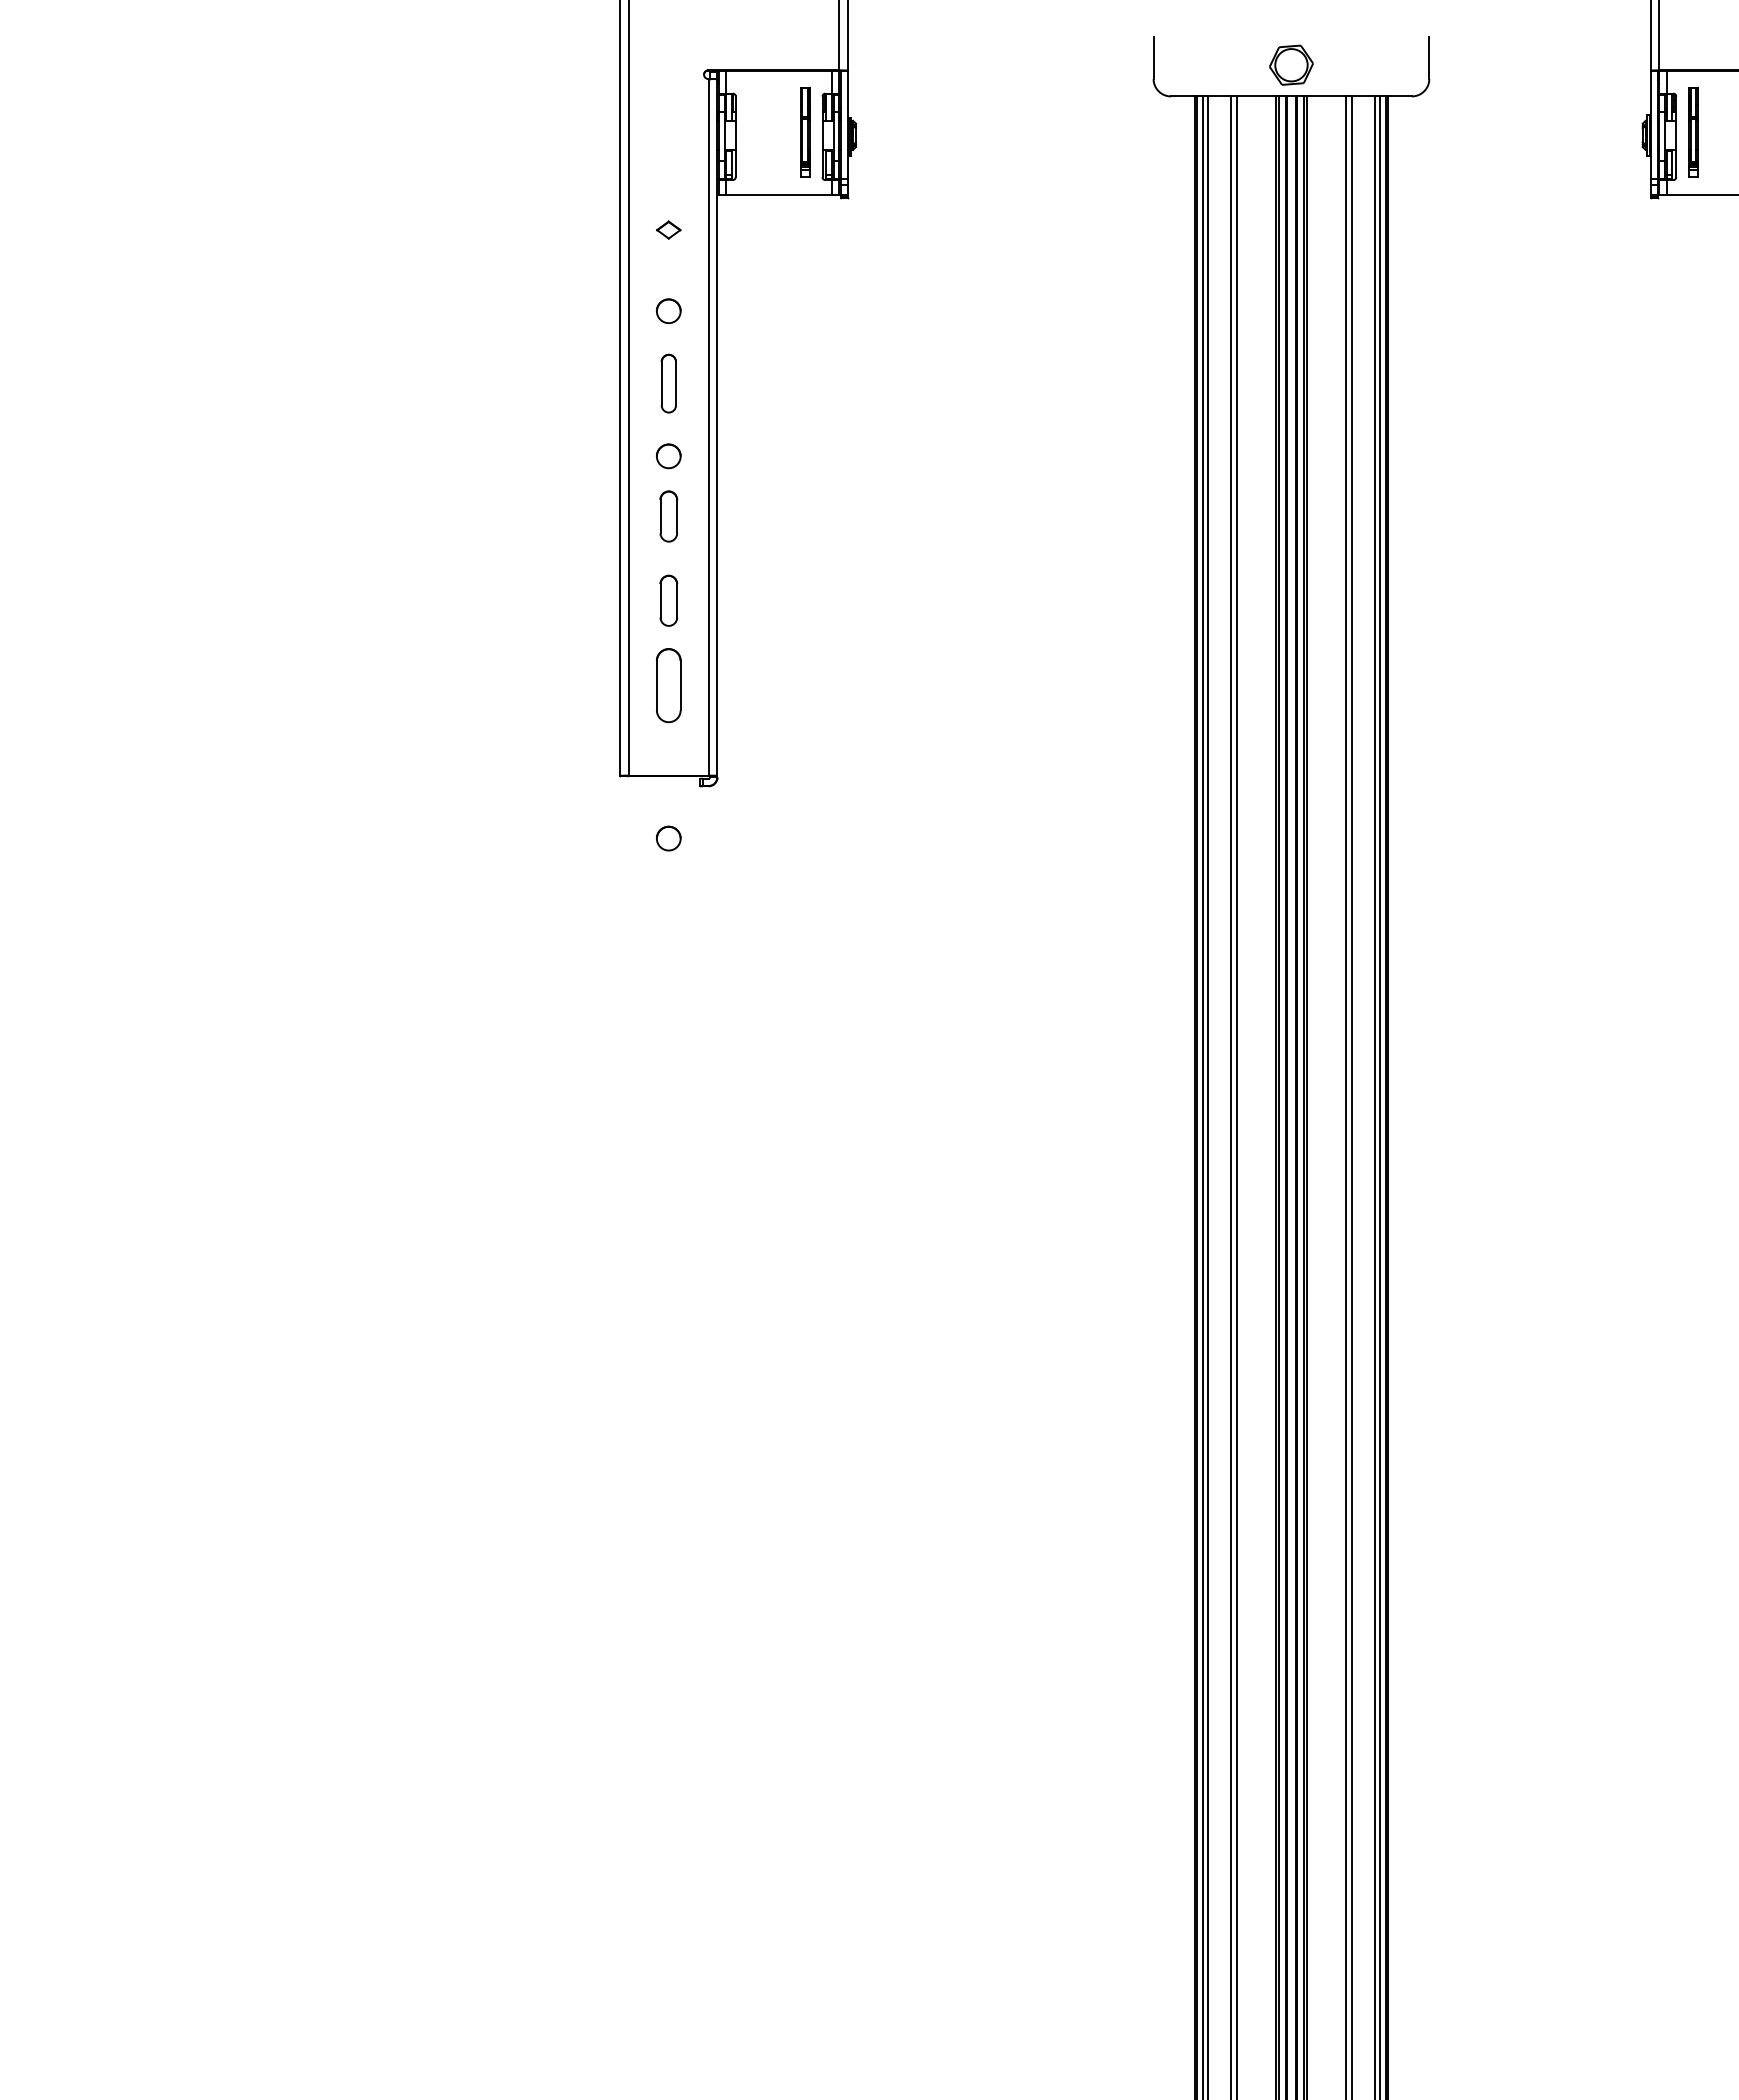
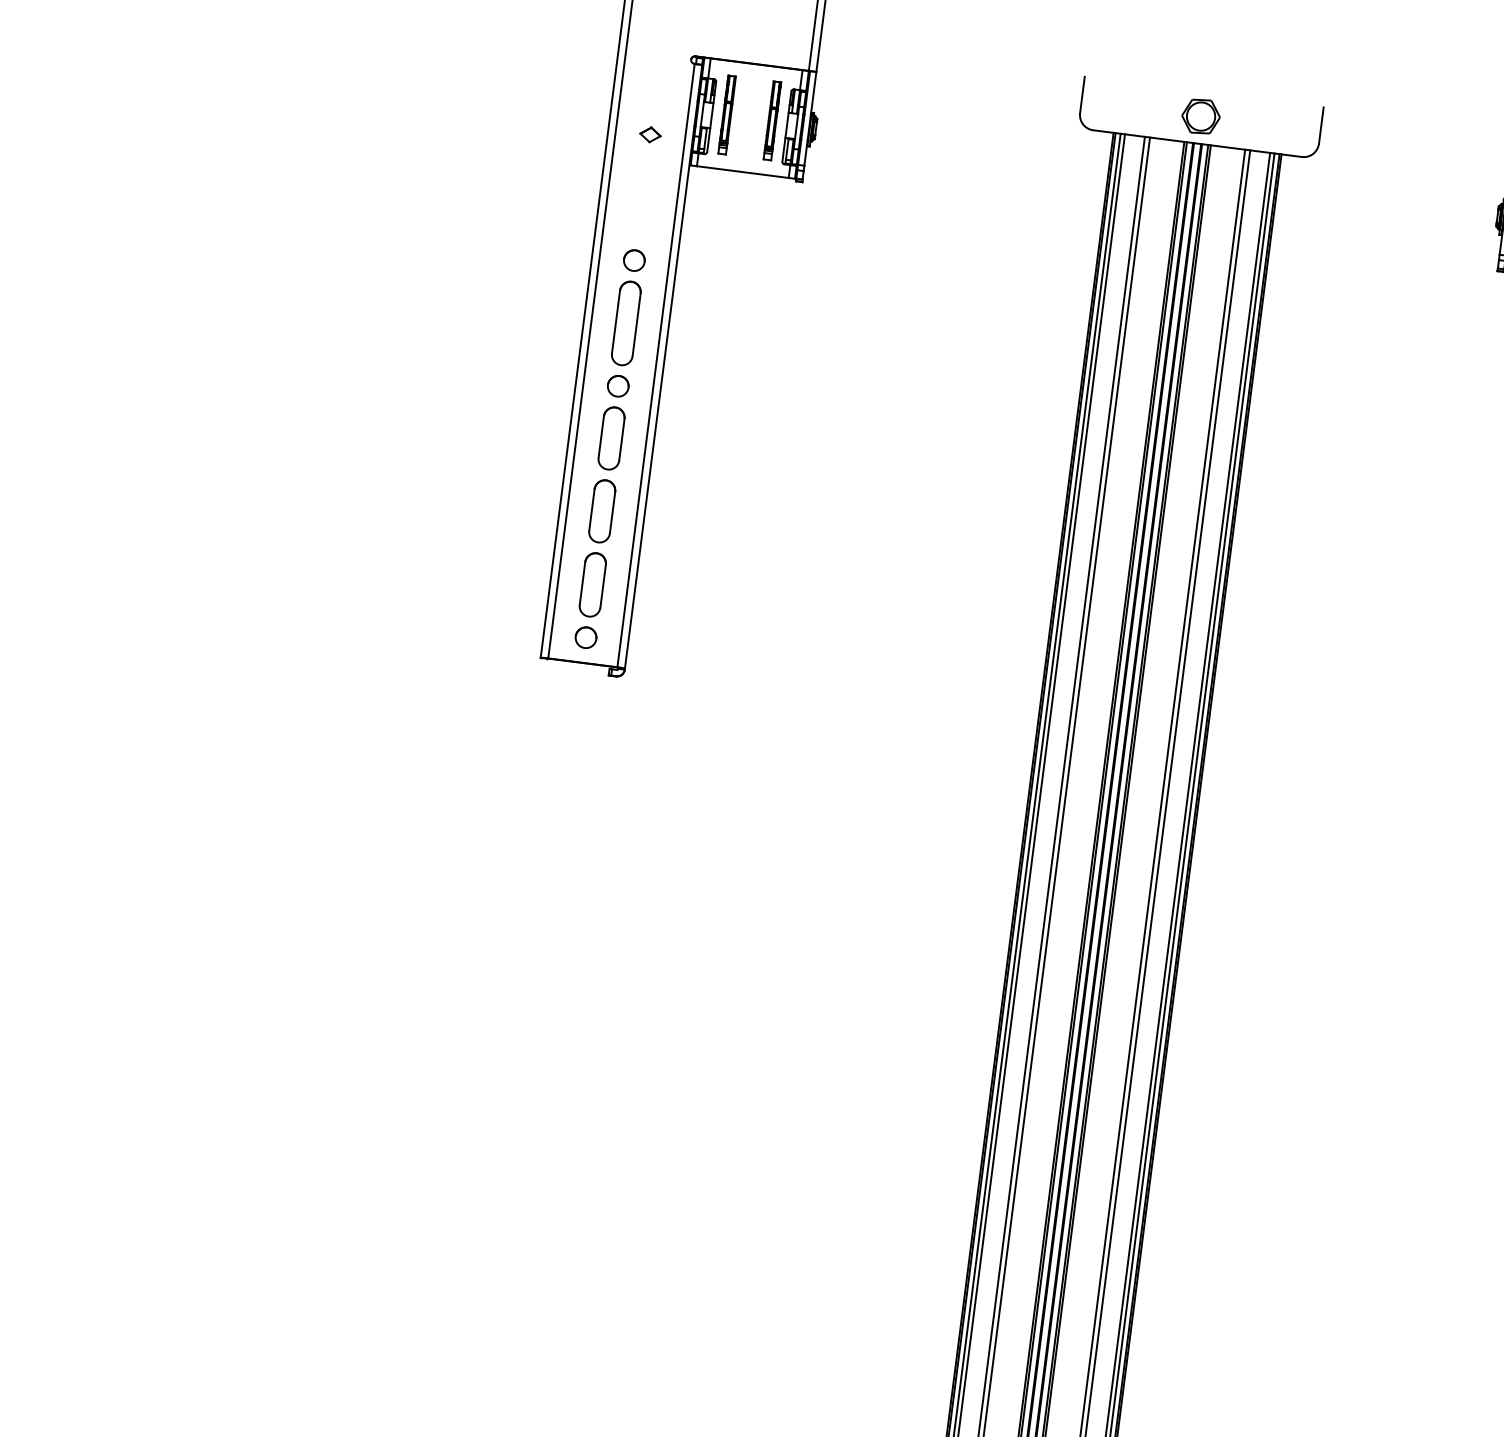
part: (752, 132) -> (726, 115), added
part: (668, 229) -> (650, 134), moved
part: (668, 383) -> (626, 323), size x1.67
part: (668, 516) -> (611, 438), size x1.43
part: (668, 600) -> (602, 511), size x1.43
part: (668, 838) -> (585, 637), moved

